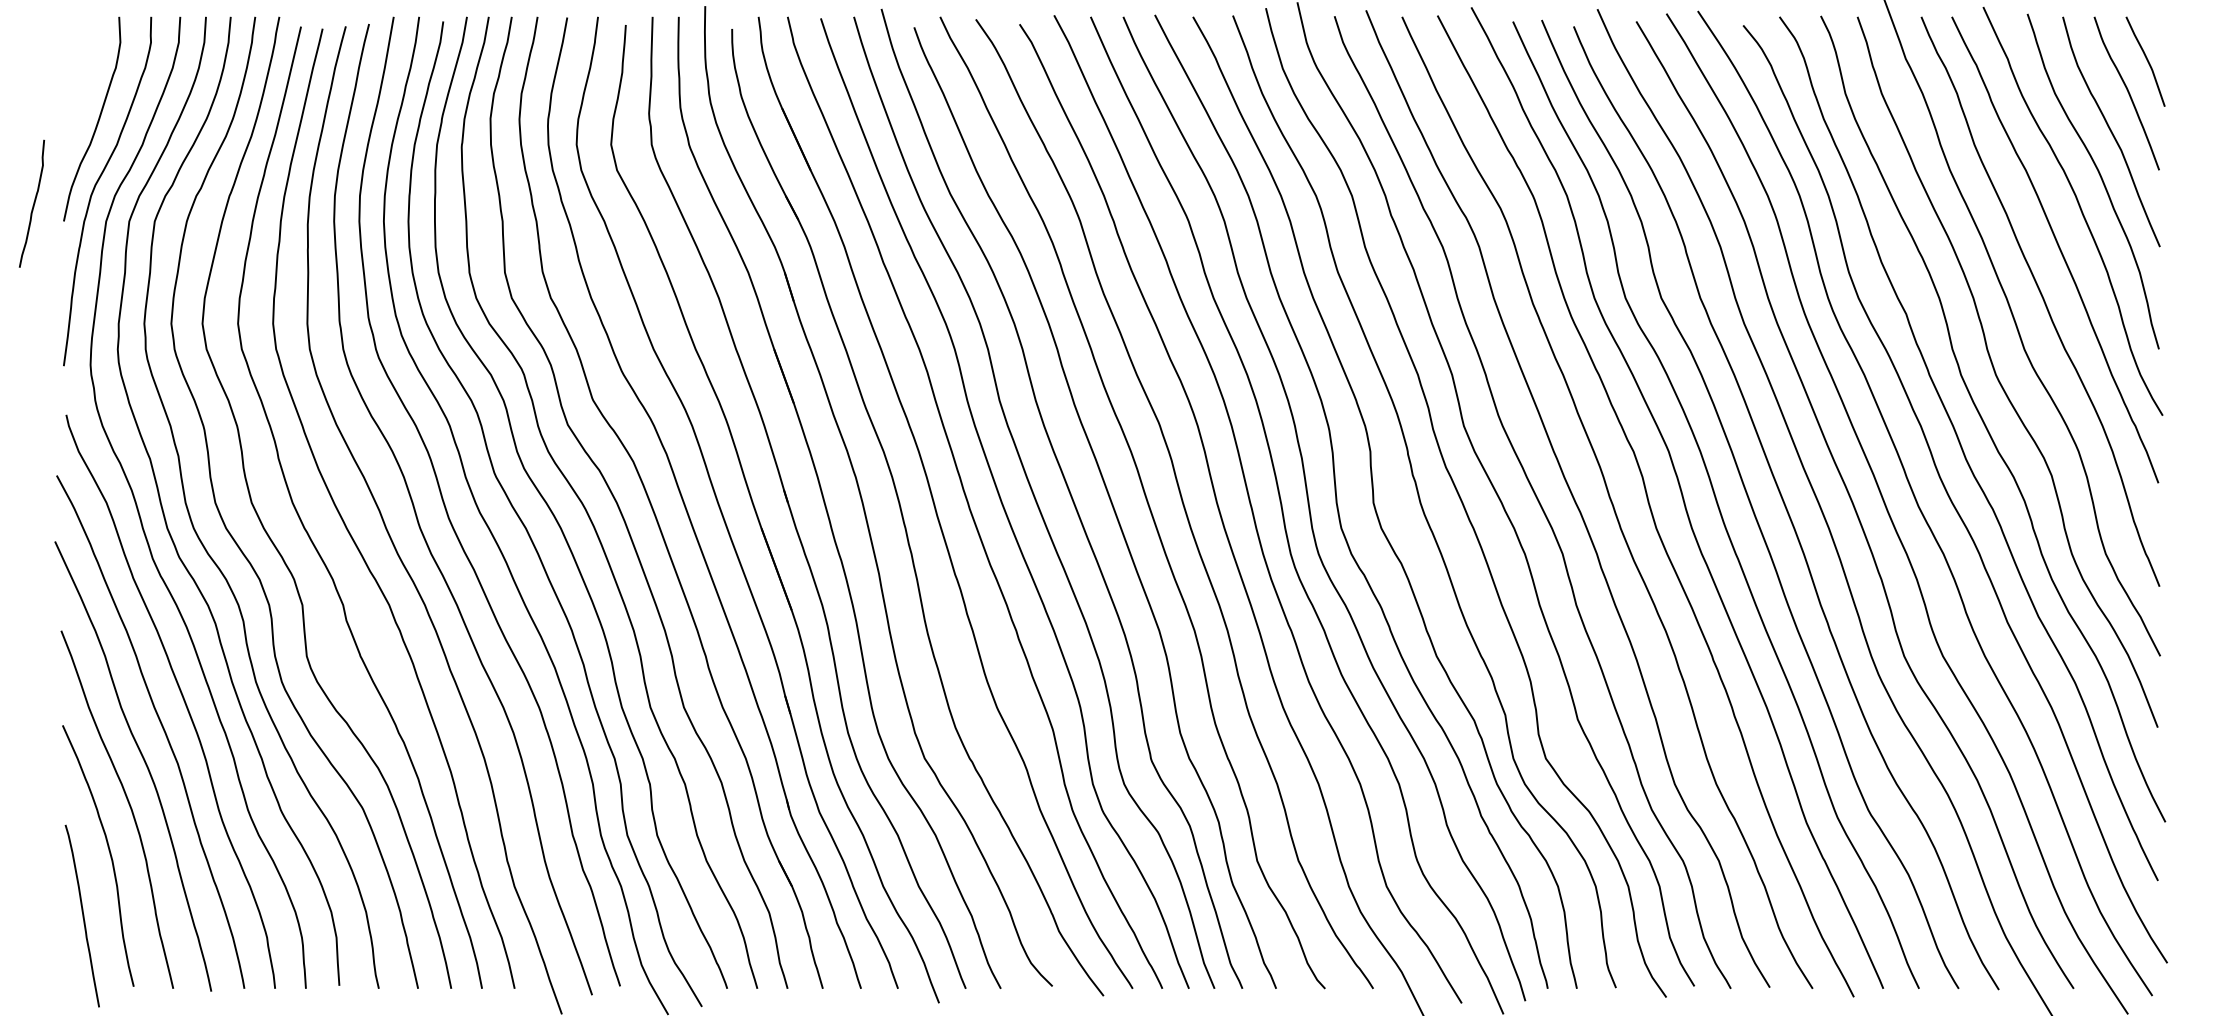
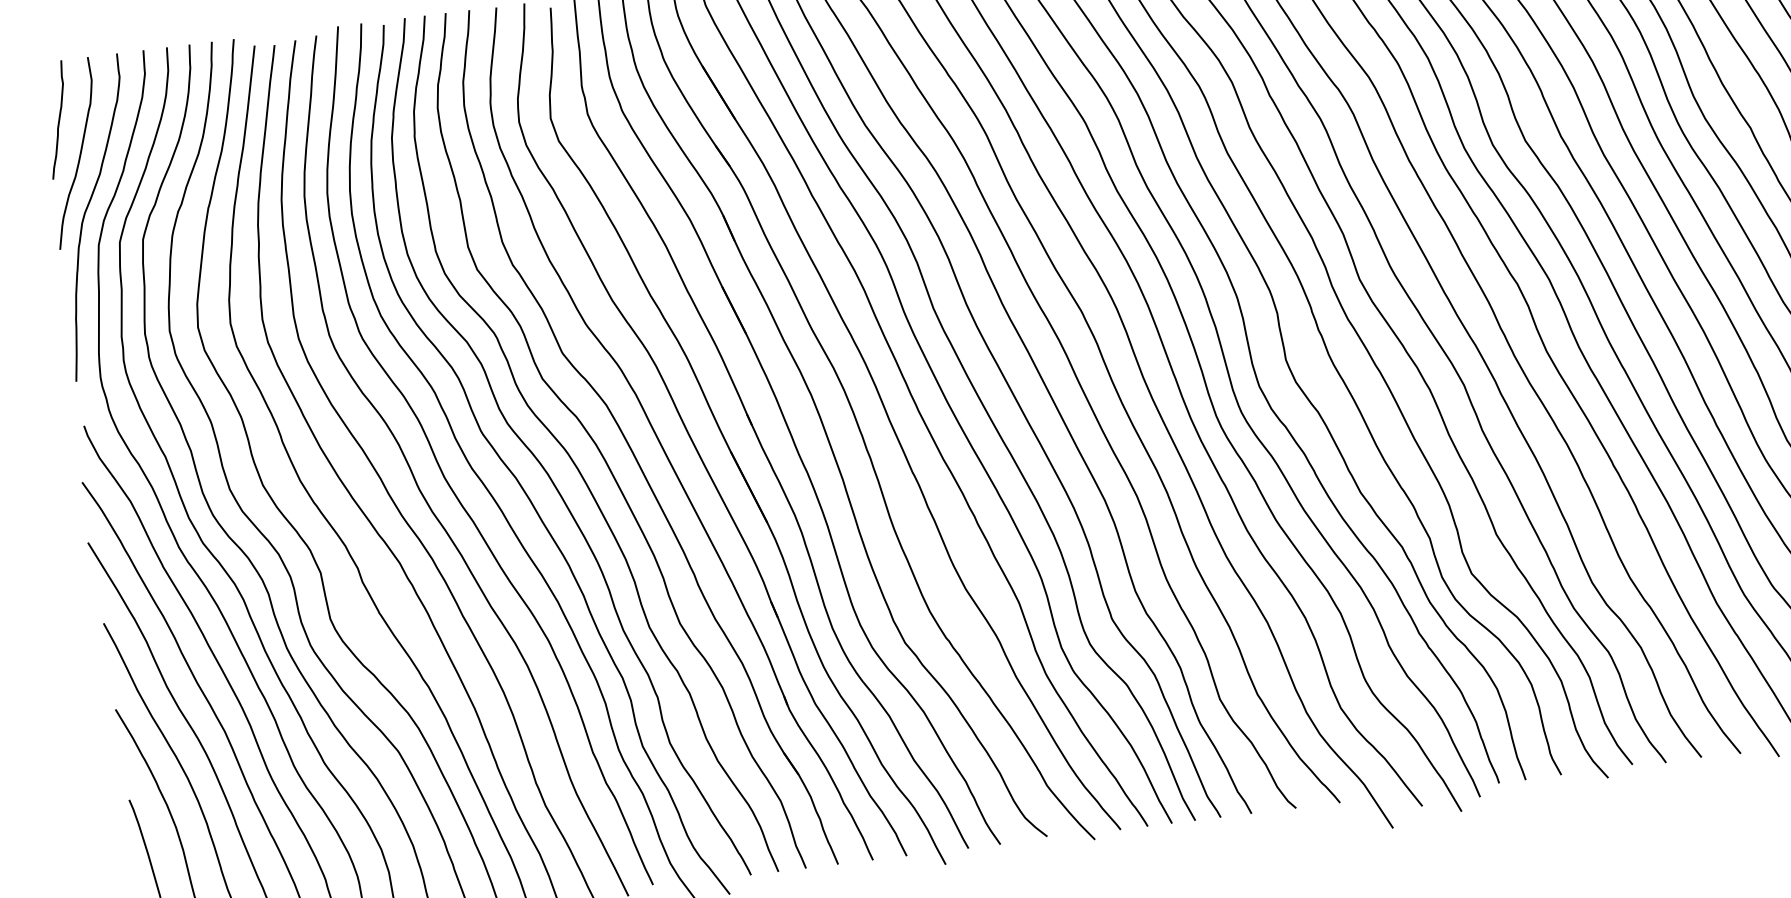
curve: (33, 203) -> (58, 119), moved

